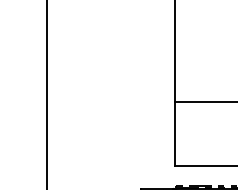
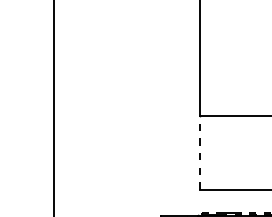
line: (174, 134) -> (199, 153), solid -> dashed

